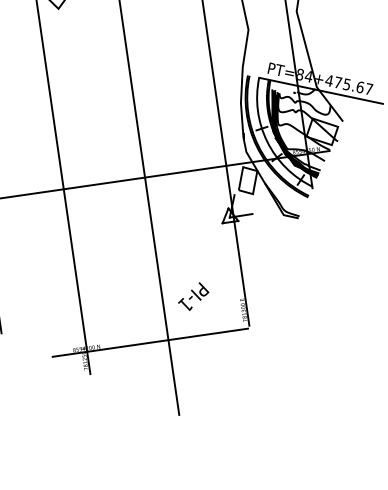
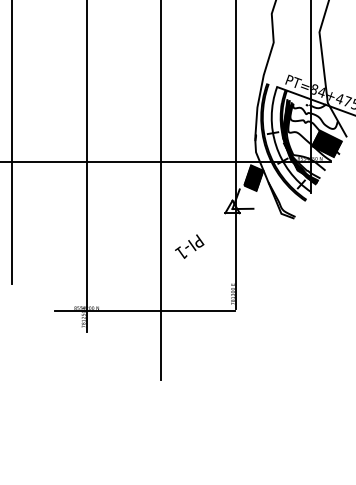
hatch: (321, 131) -> (326, 143), added
hatch: (247, 179) -> (253, 177), added
text: (193, 296) -> (189, 246), moved

